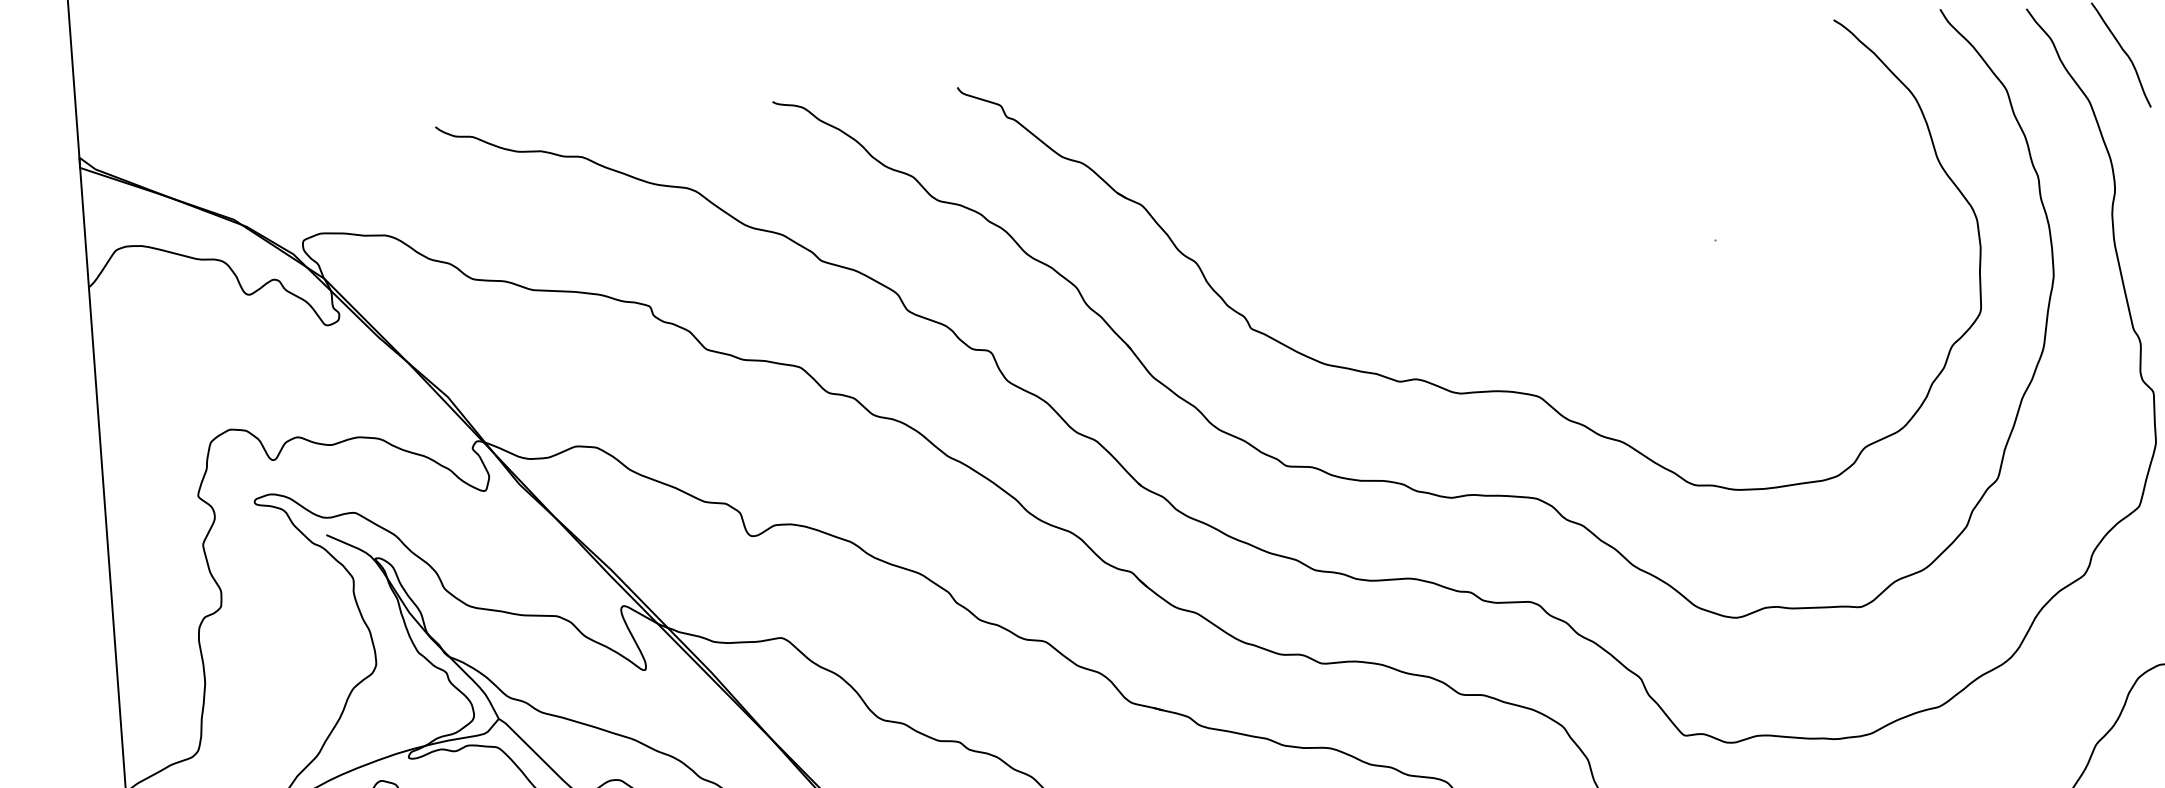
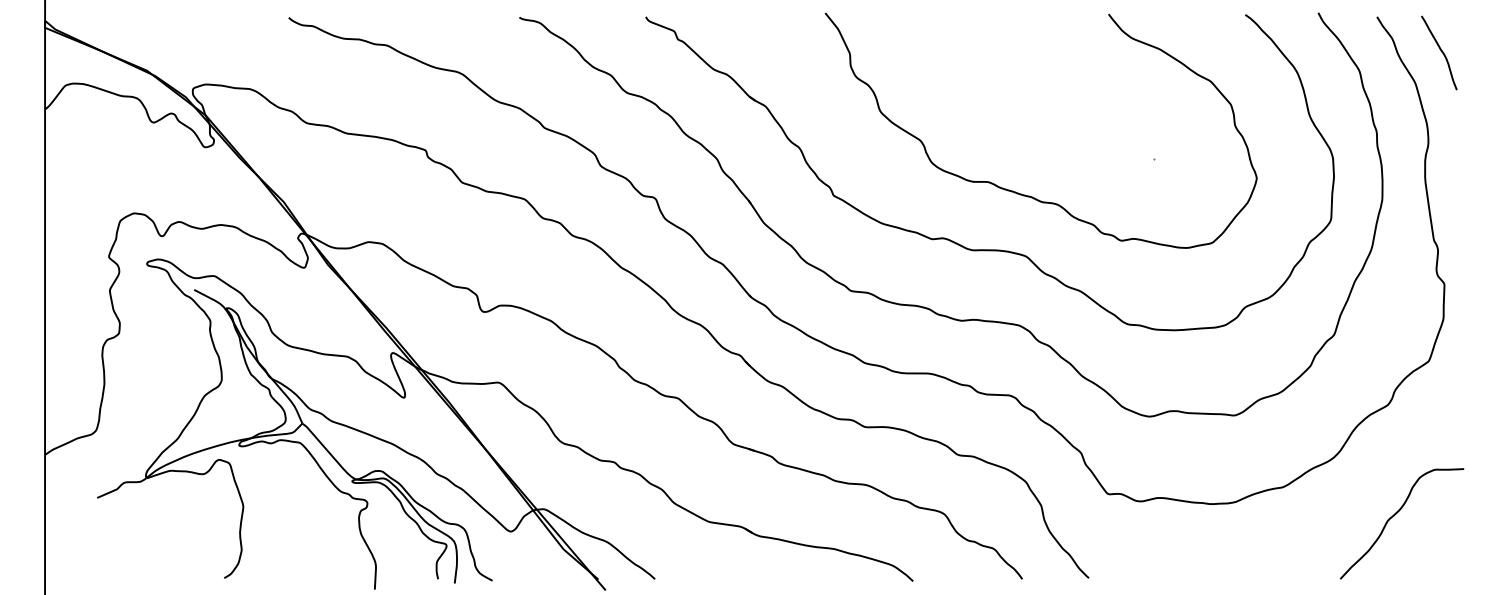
curve: (1531, 306) -> (1025, 194), added

